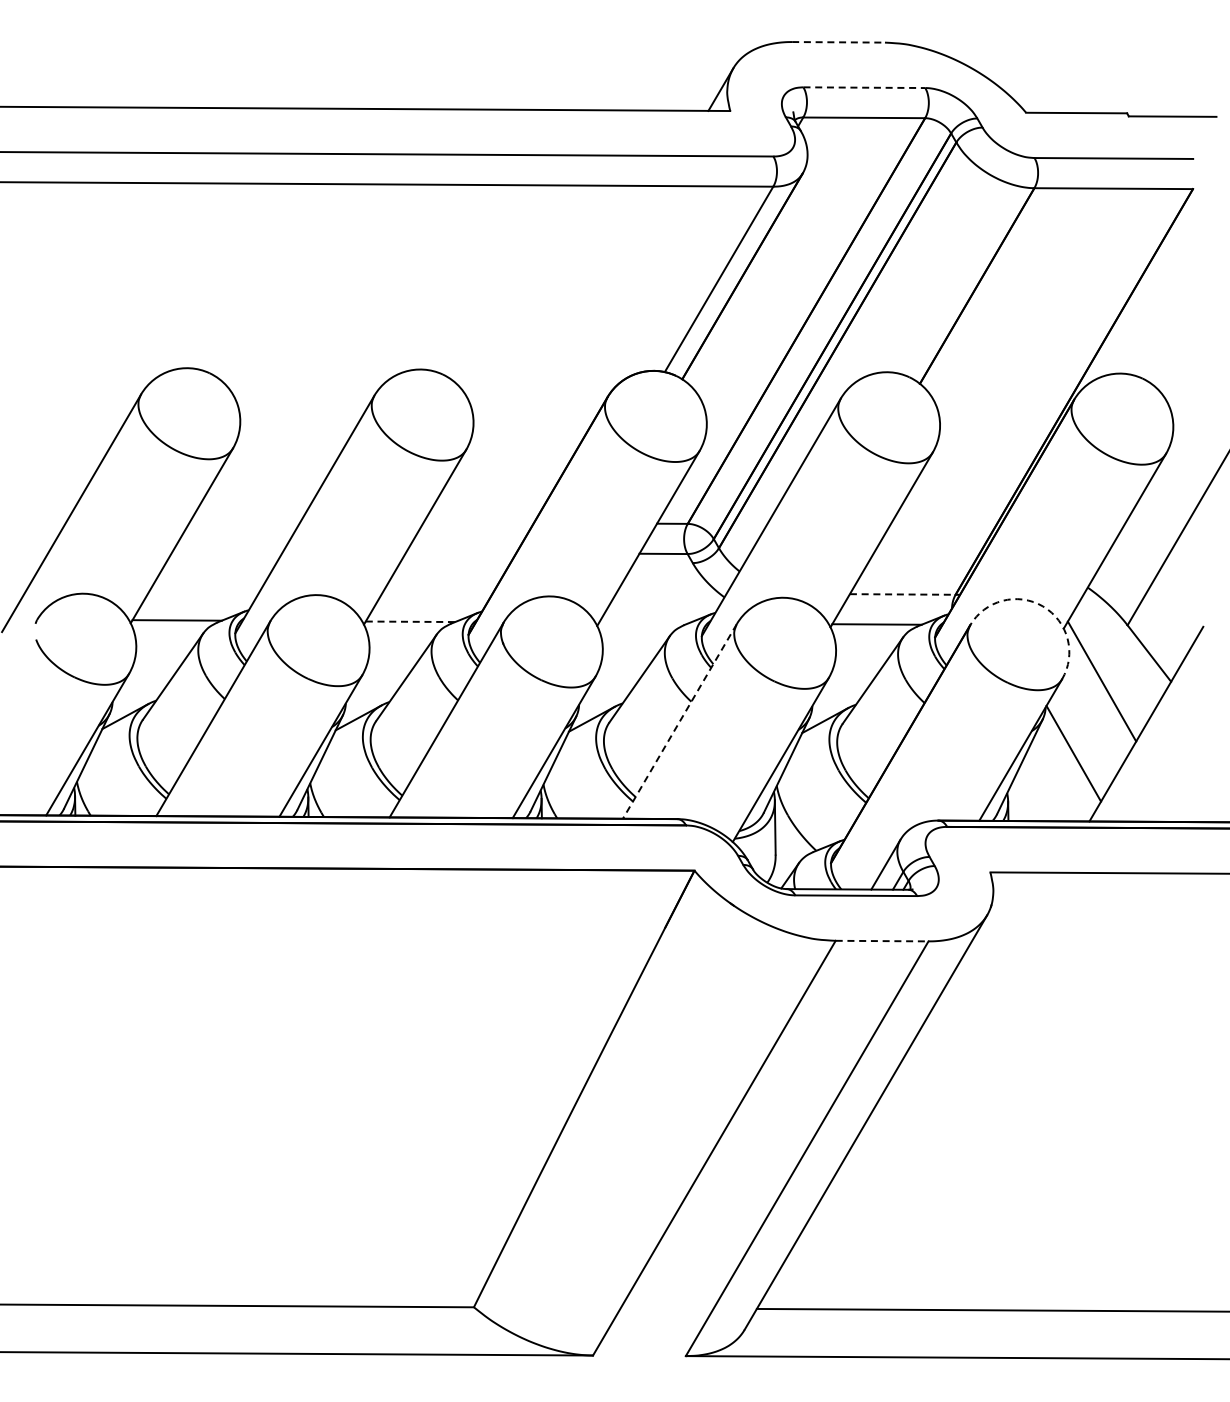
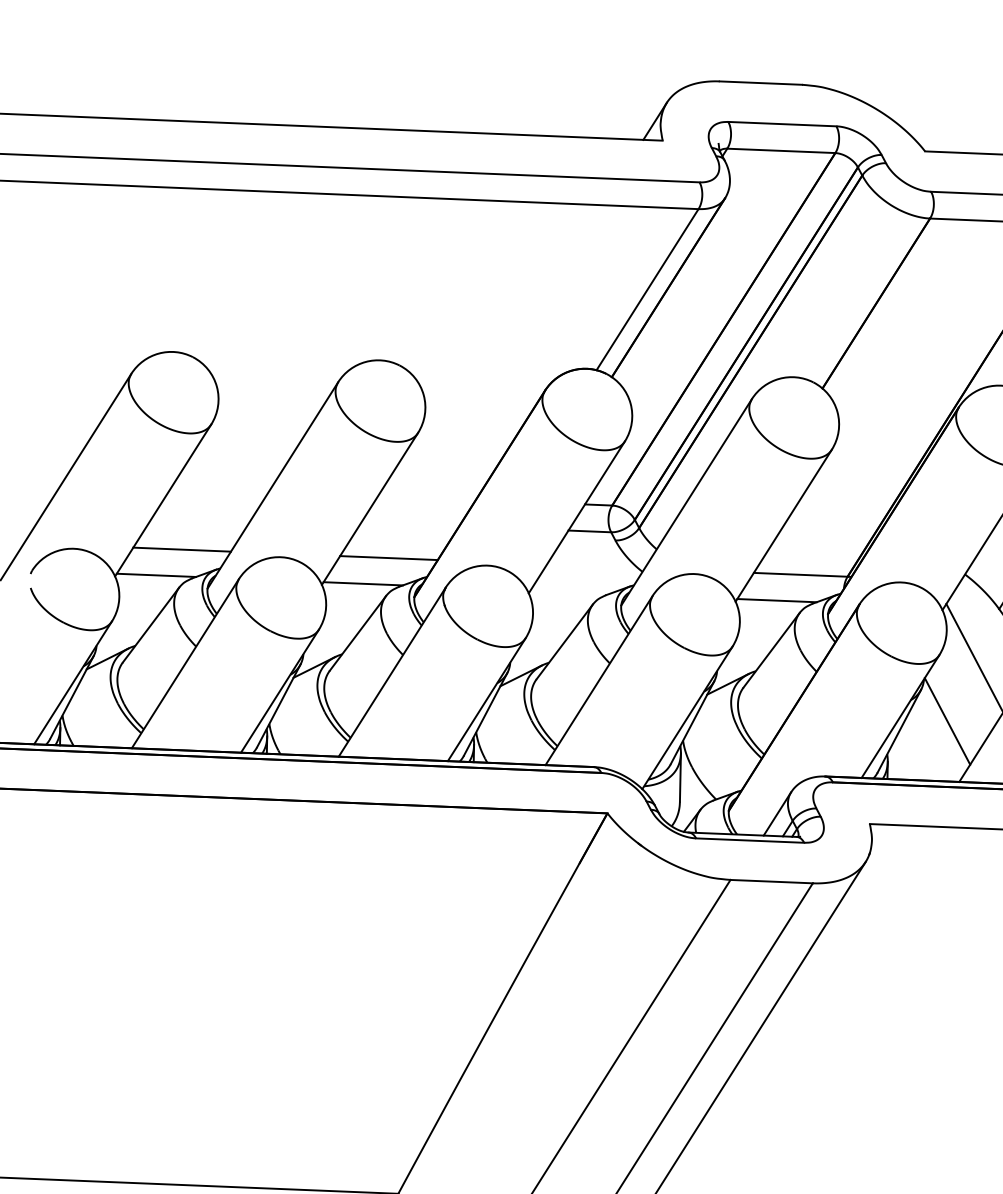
line: (839, 42) -> (761, 83), dashed -> solid
line: (864, 87) -> (782, 123), dashed -> solid
line: (205, 590) -> (182, 549), added
line: (438, 591) -> (389, 557), added
line: (902, 594) -> (800, 574), dashed -> solid
arc: (1042, 606) -> (924, 589), dashed -> solid
line: (410, 621) -> (363, 583), dashed -> solid
line: (679, 721) -> (598, 680), dashed -> solid
line: (882, 941) -> (772, 881), dashed -> solid

